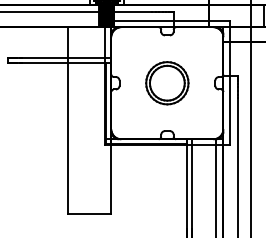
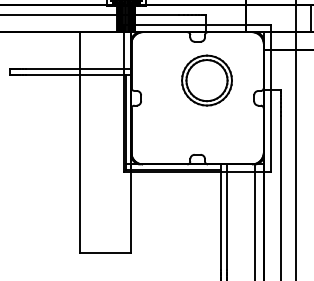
part: (167, 83) -> (207, 80), moved

